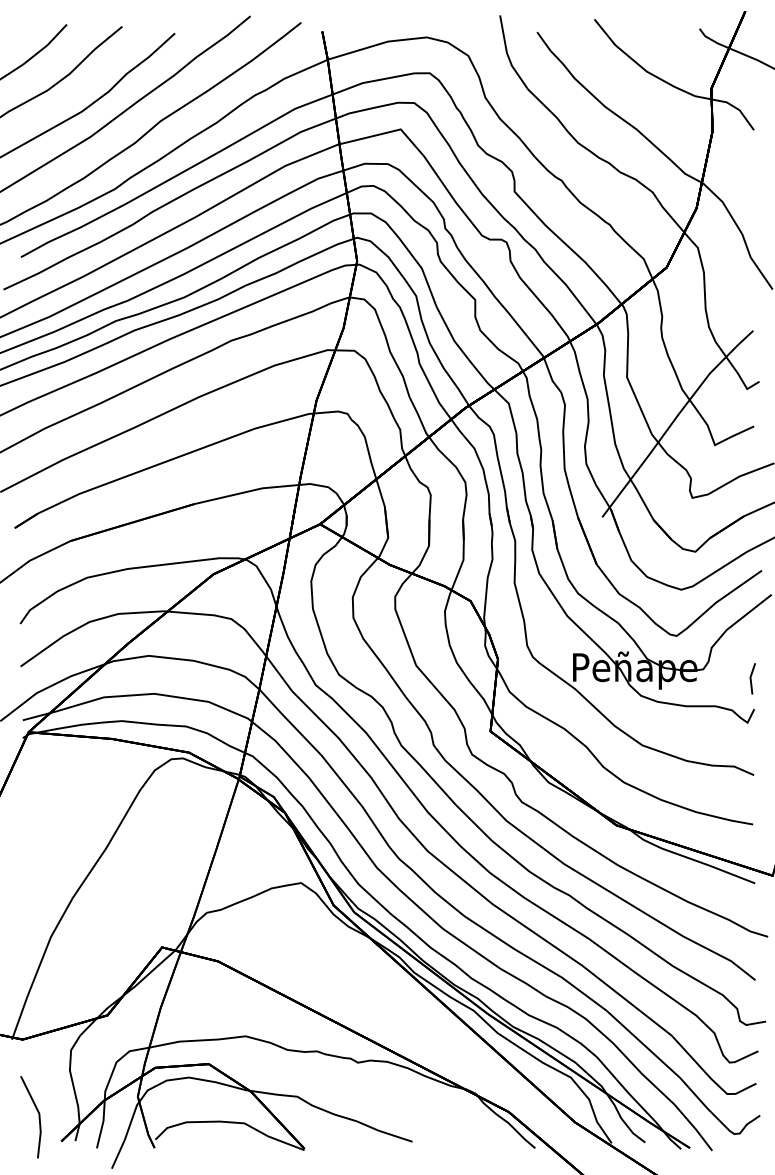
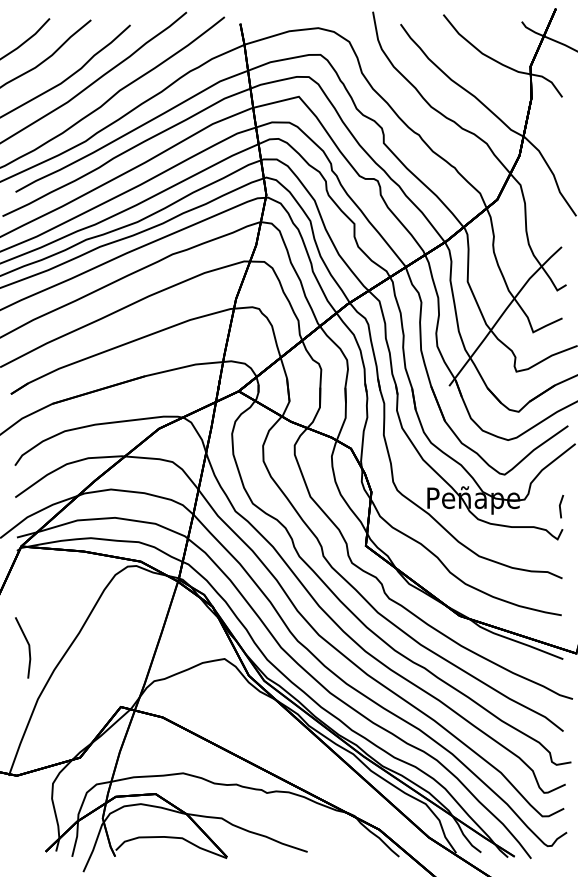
line: (38, 1117) -> (28, 648), moved

